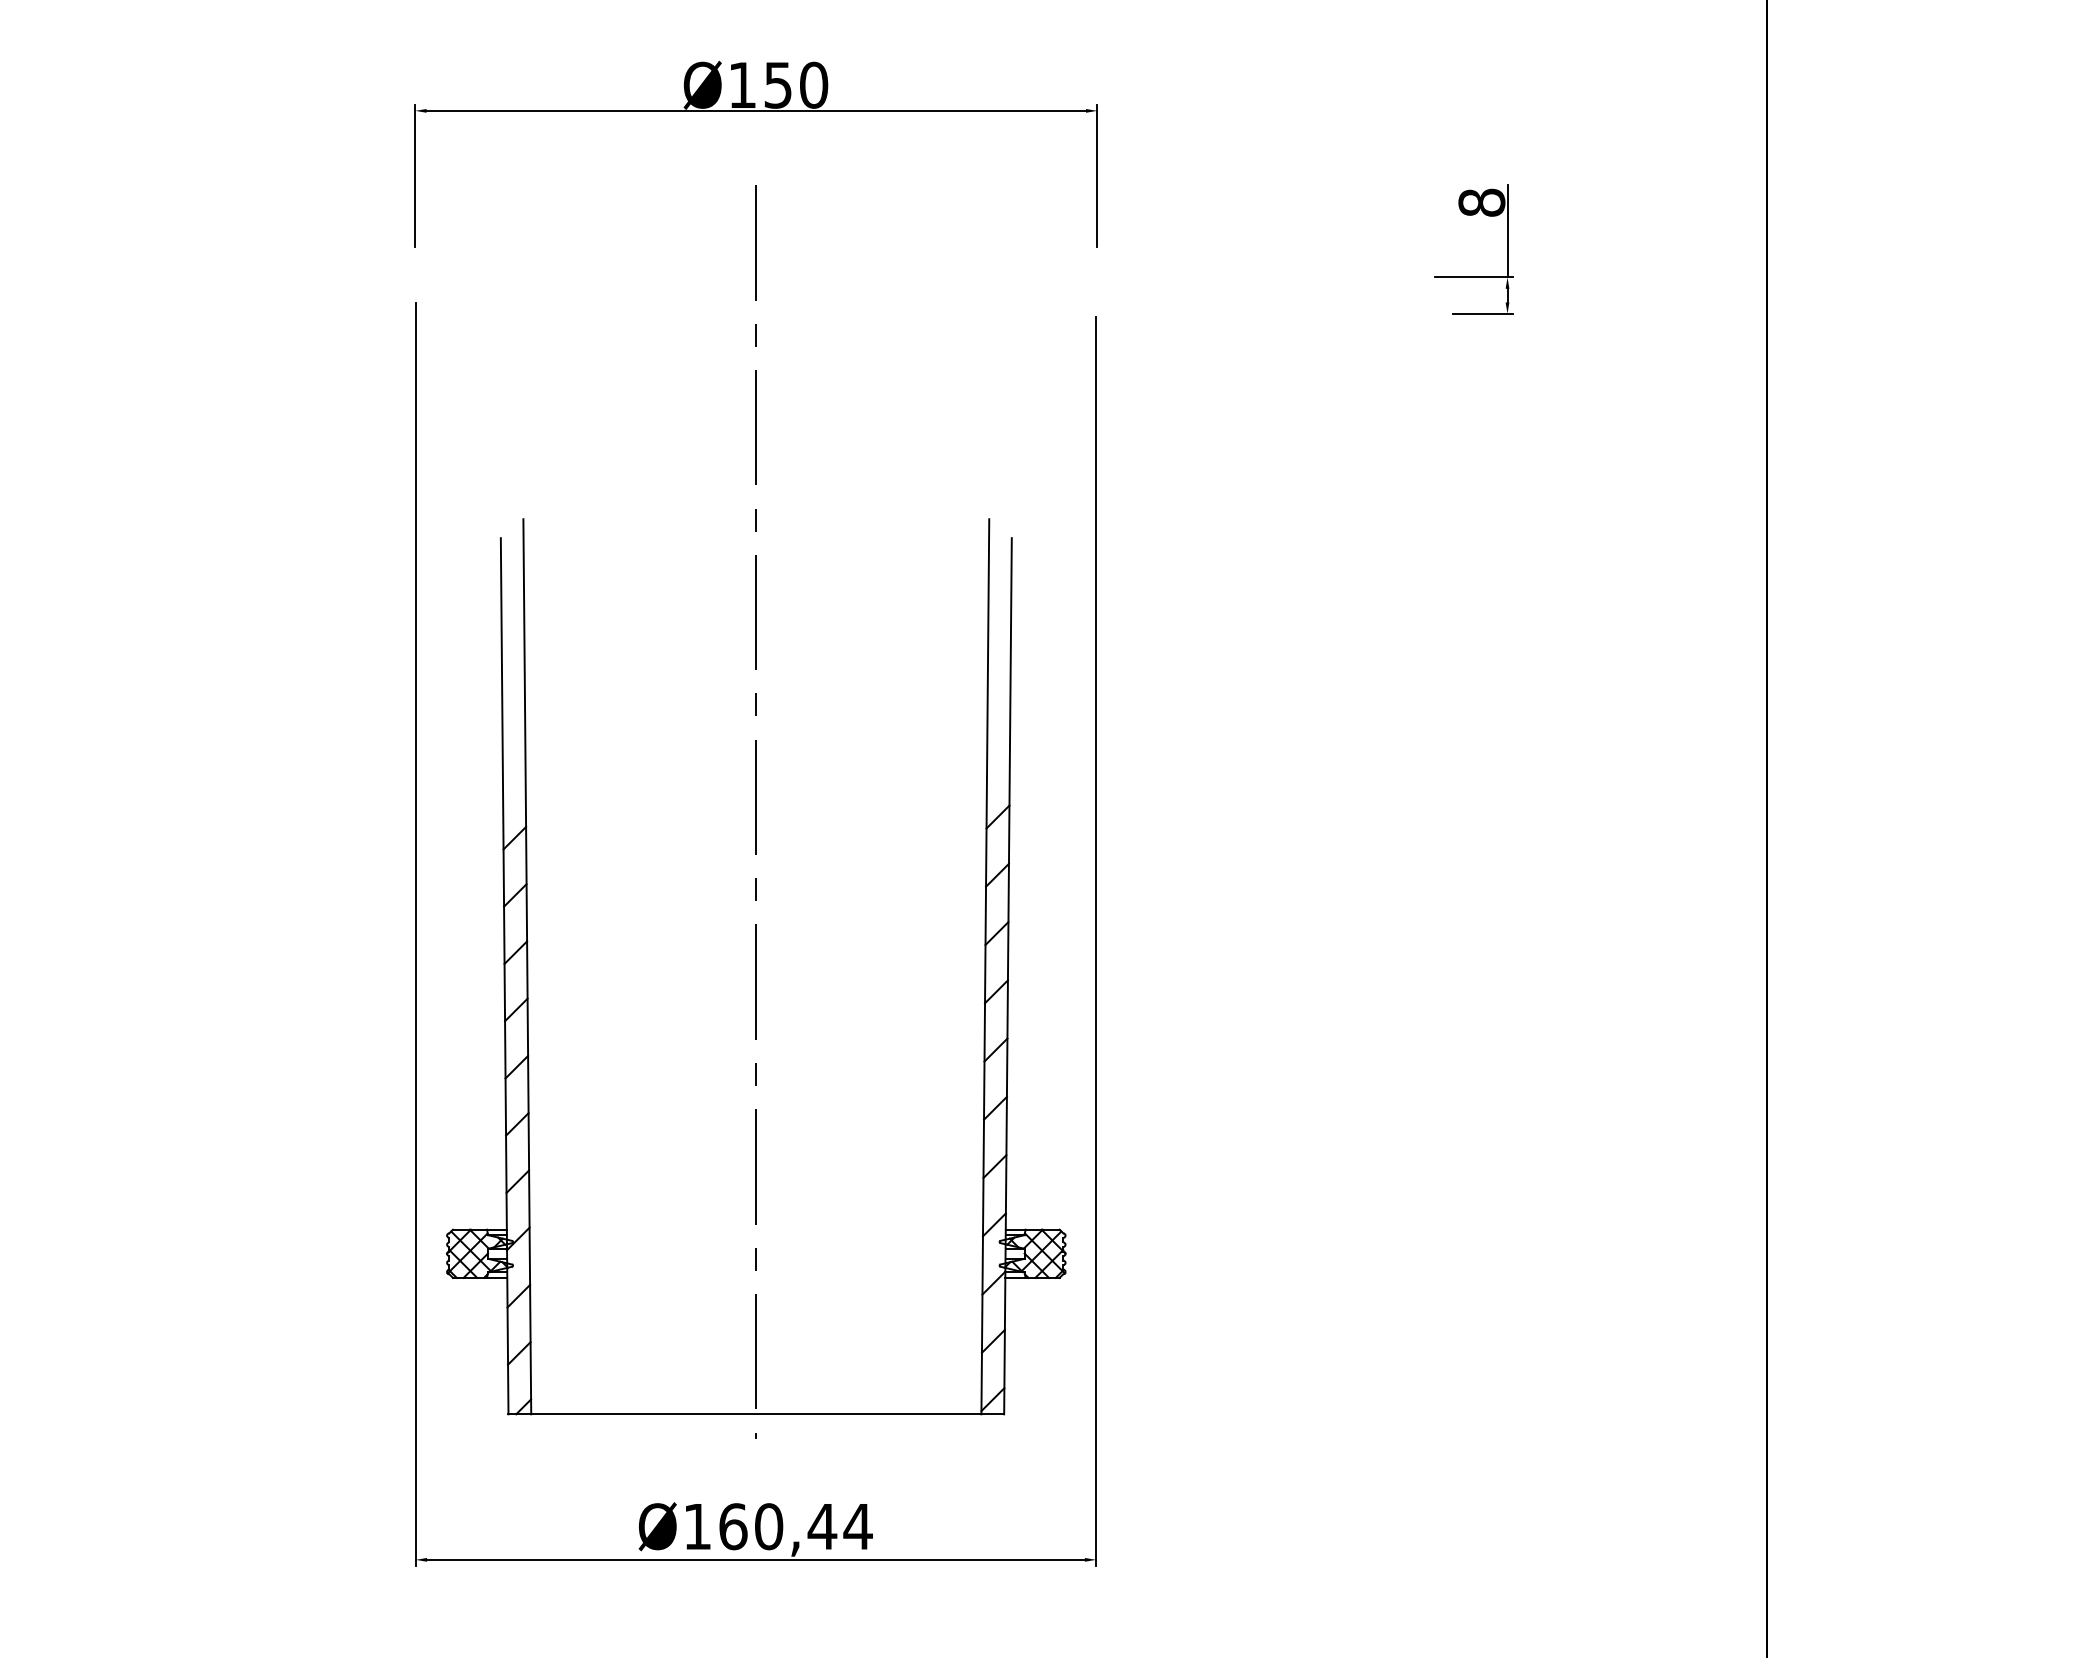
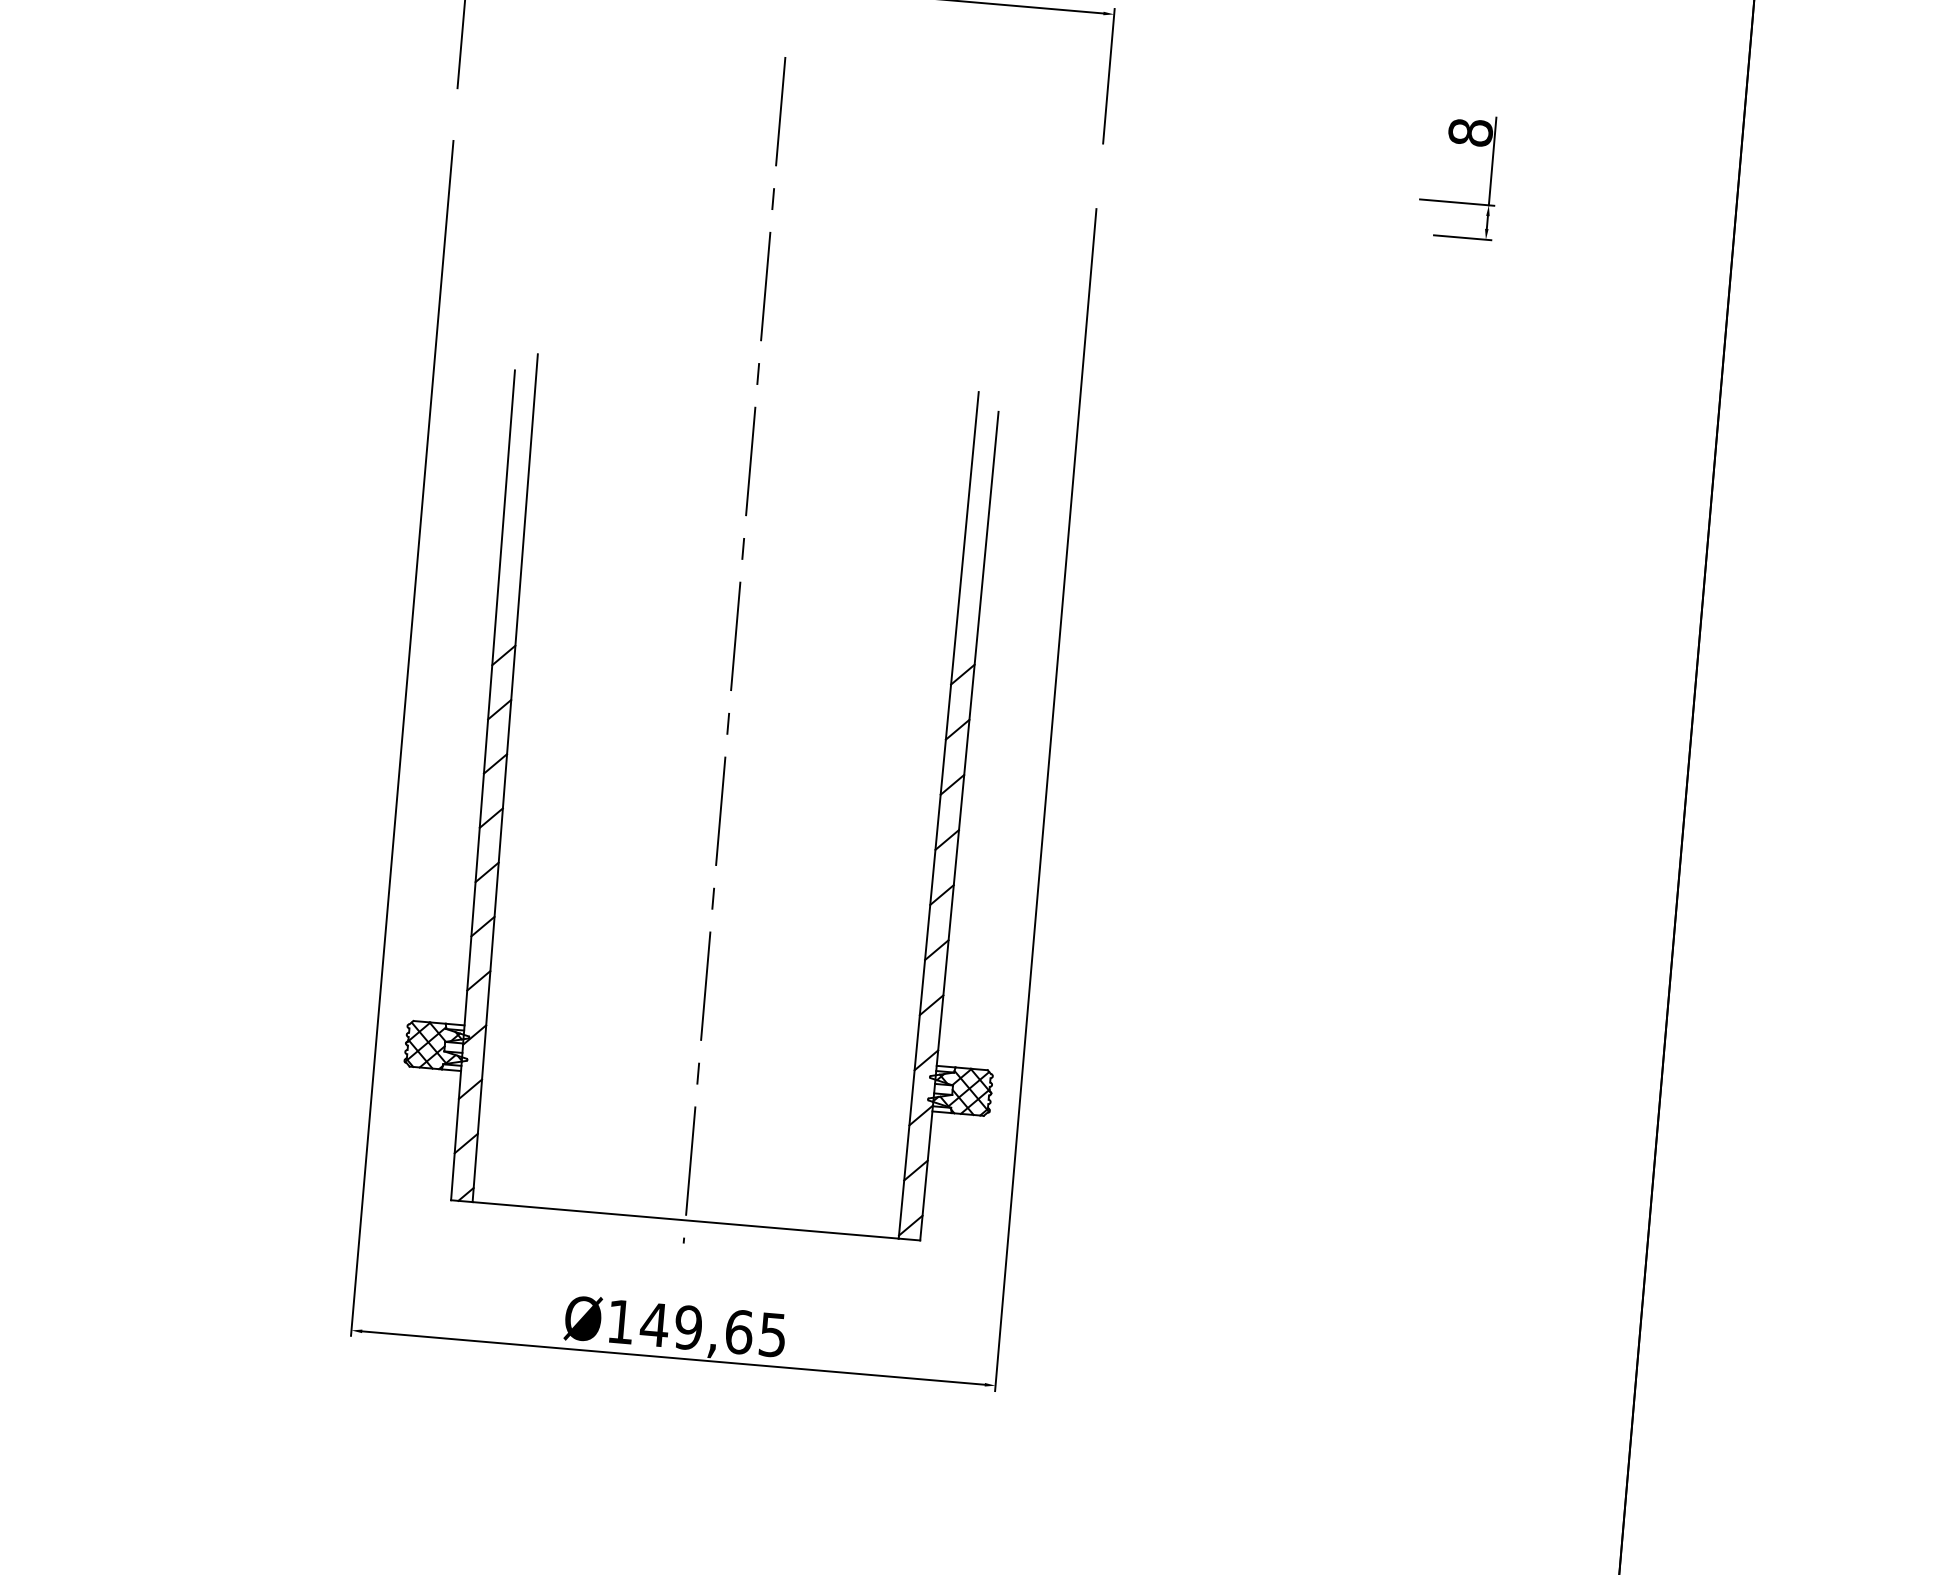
text: (795, 1526) -> (713, 1329), Ø160,44 -> Ø149,65

